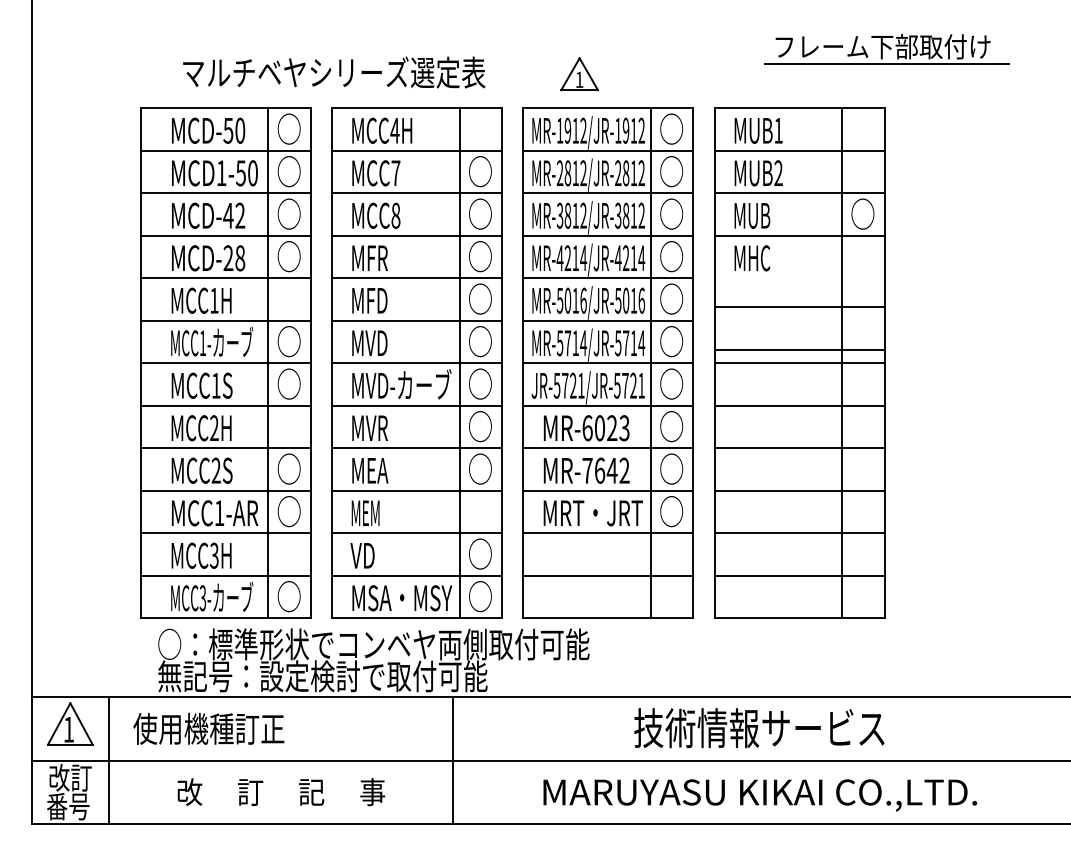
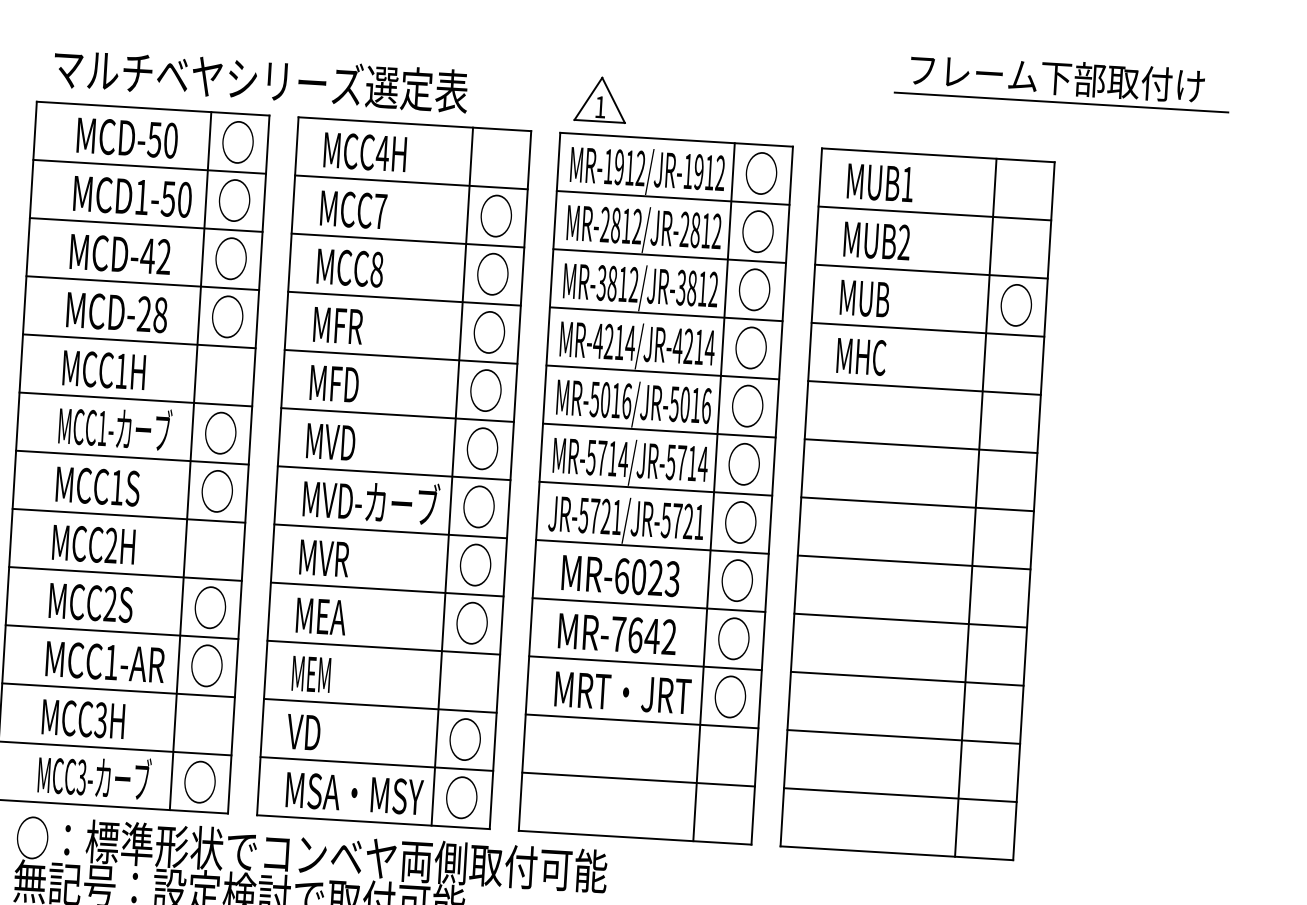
text: (334, 72) -> (261, 79), moved
part: (579, 74) -> (600, 99), moved
line: (799, 307) -> (924, 388), moved
line: (799, 349) -> (920, 445), moved

